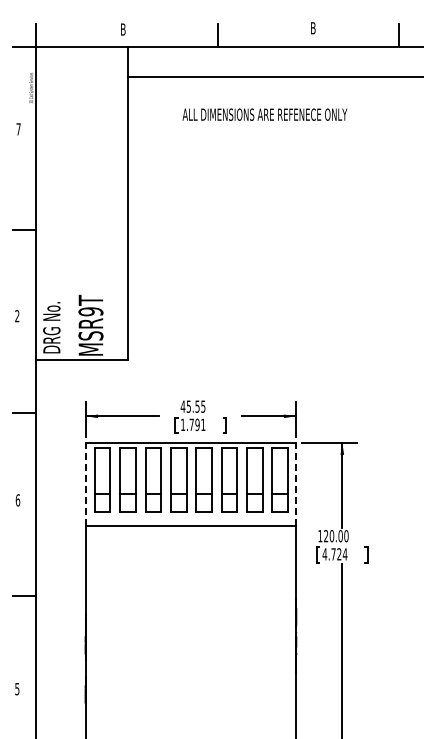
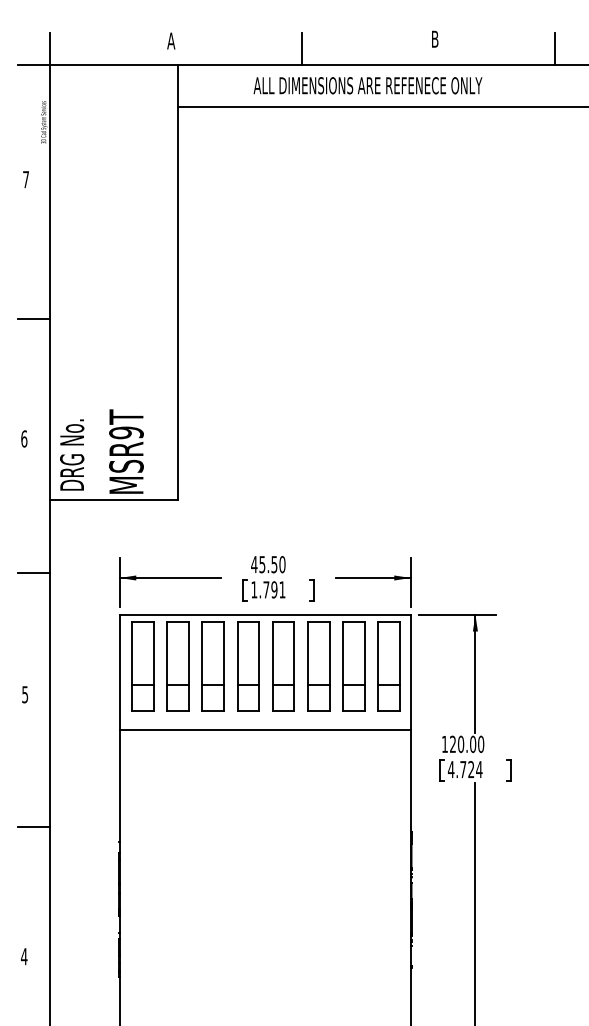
text: (123, 29) -> (171, 41), B -> A
text: (264, 114) -> (367, 85), moved
text: (17, 316) -> (24, 439), 2 -> 6
text: (203, 406) -> (282, 564), 45.55 -> 45.50
line: (86, 484) -> (120, 672), dashed -> solid
line: (295, 484) -> (410, 672), dashed -> solid
text: (17, 500) -> (24, 694), 6 -> 5
text: (17, 689) -> (24, 957), 5 -> 4

